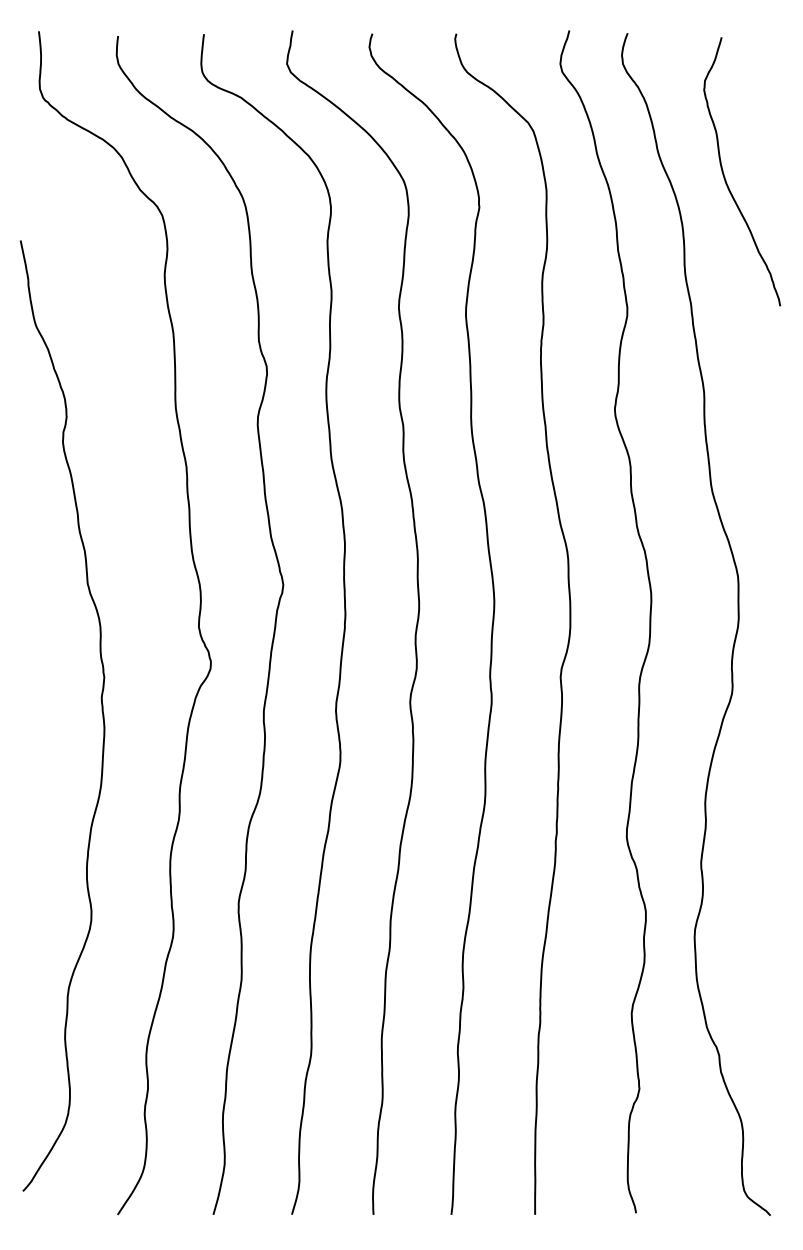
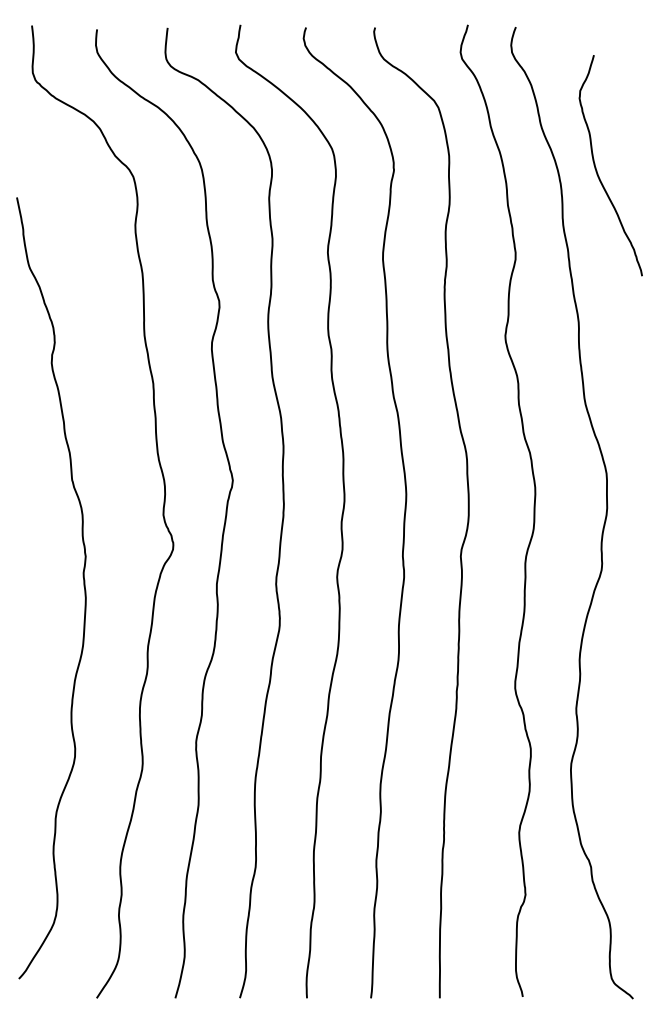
curve: (725, 177) -> (597, 170), moved

